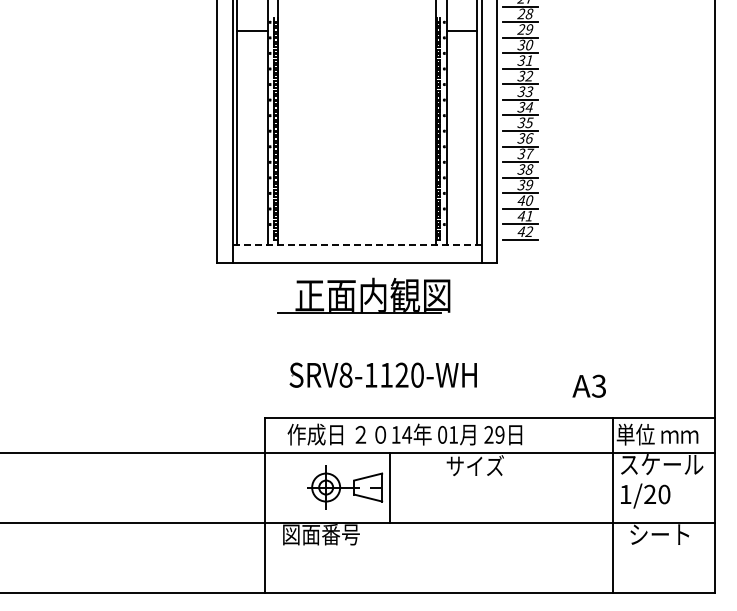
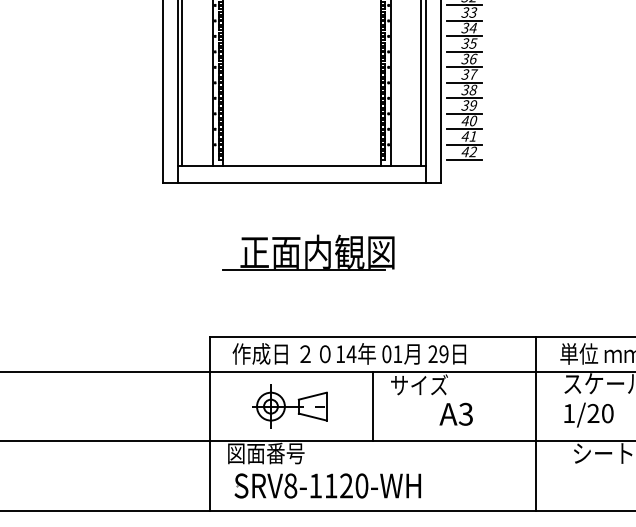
line: (357, 245) -> (302, 165), dashed -> solid
part: (363, 295) -> (308, 252), moved
part: (382, 374) -> (327, 485), moved
text: (588, 385) -> (455, 413), moved
line: (389, 487) -> (372, 406), moved
line: (613, 504) -> (536, 423), moved

